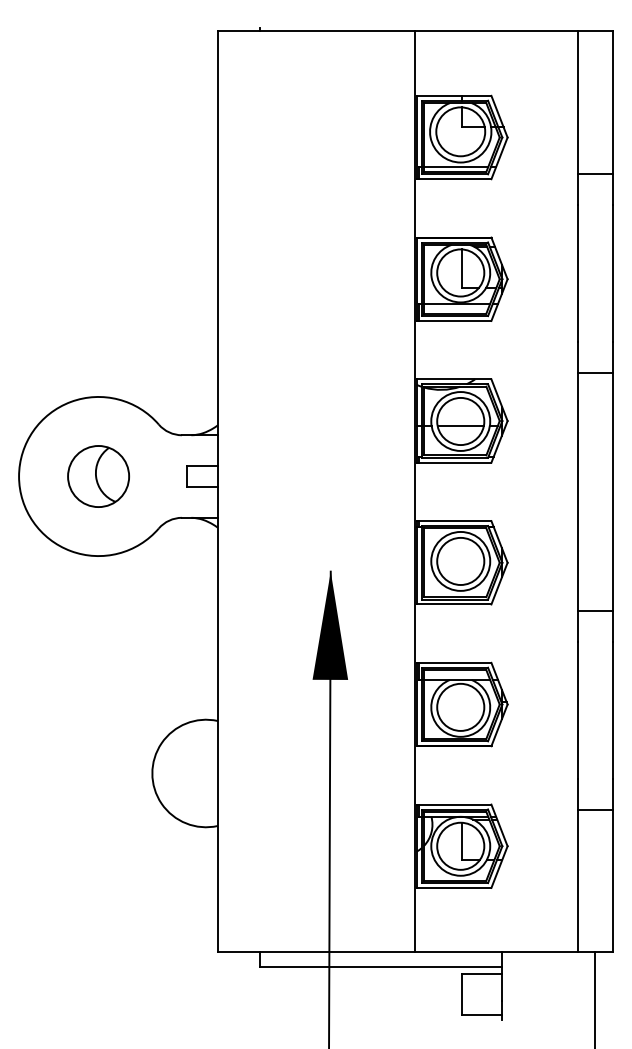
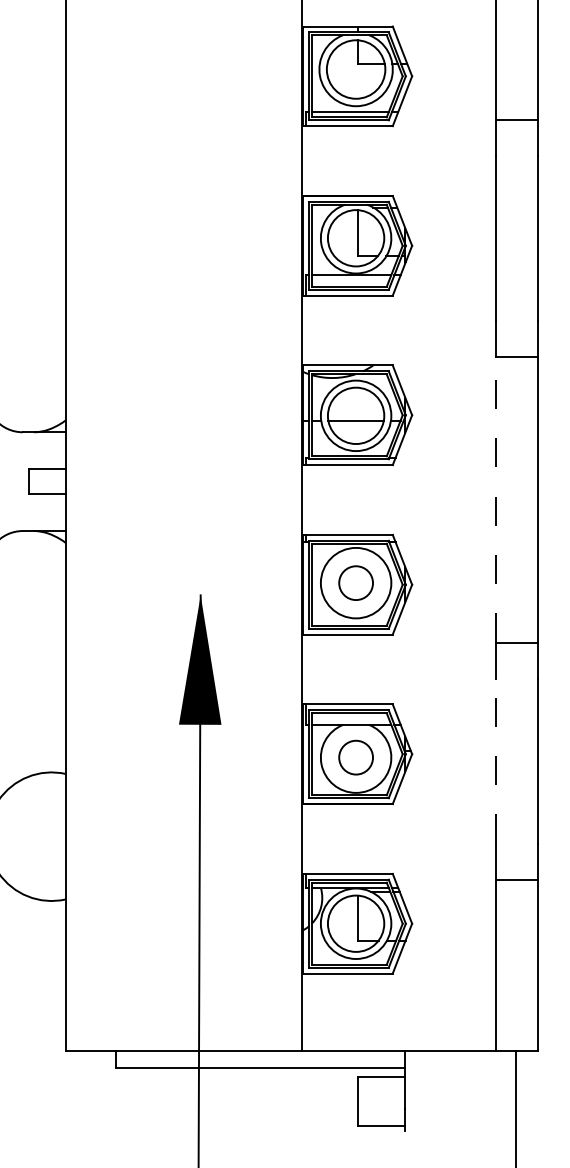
line: (577, 491) -> (495, 499), solid -> dashed
circle: (460, 561) -> (355, 583), size x0.6
circle: (460, 706) -> (355, 756), size x0.6
line: (577, 710) -> (495, 761), solid -> dashed

